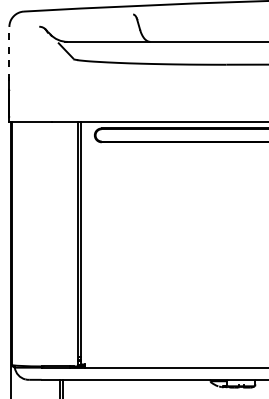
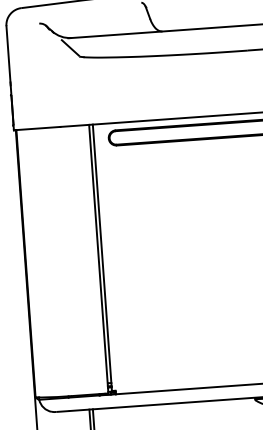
line: (9, 53) -> (8, 55), dashed -> solid

